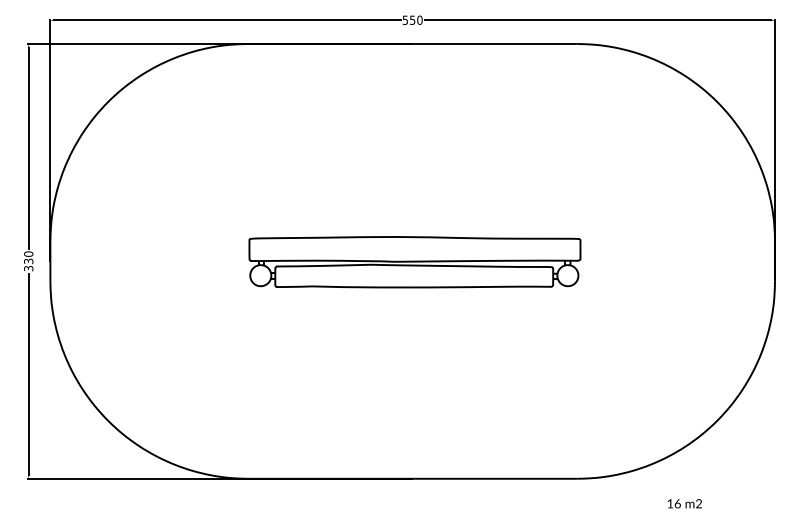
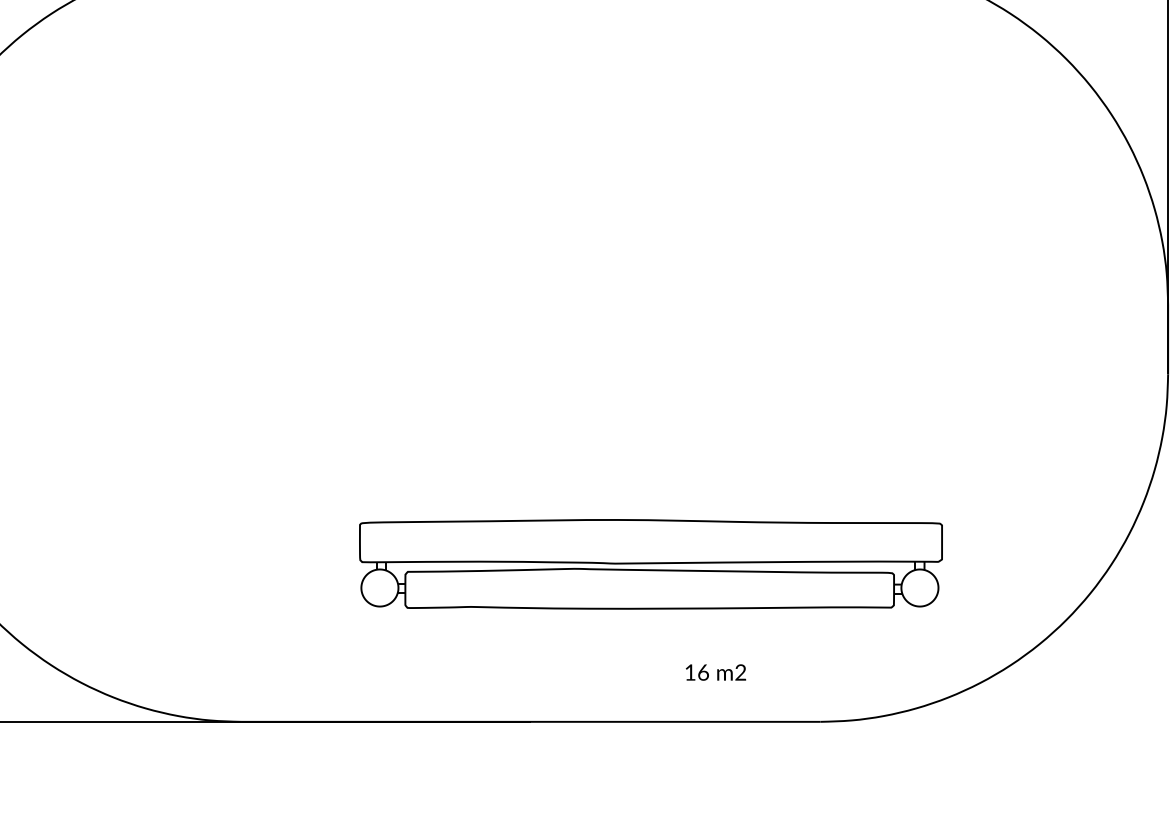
part: (414, 262) -> (650, 564), moved
text: (684, 503) -> (715, 672), moved

